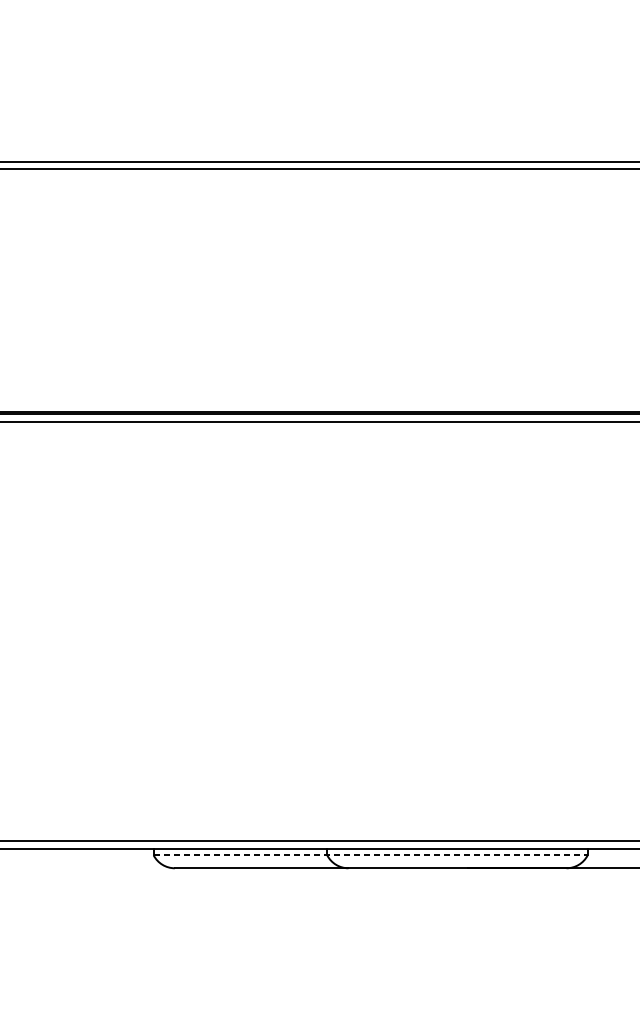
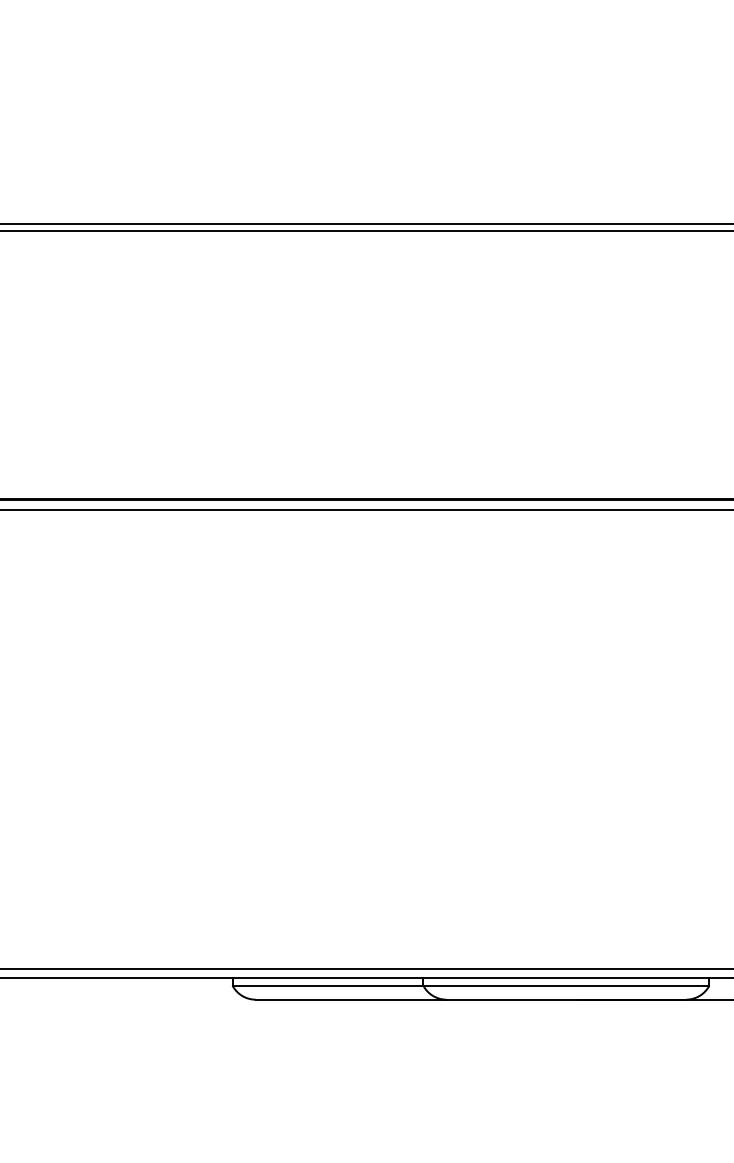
line: (371, 855) -> (471, 985), dashed -> solid

